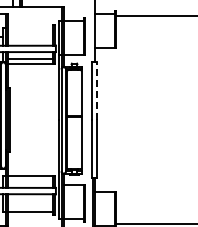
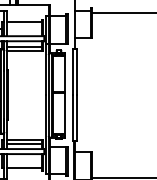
line: (30, 27) -> (24, 21), added
line: (96, 91) -> (76, 72), dashed -> solid
line: (30, 181) -> (24, 143), added

